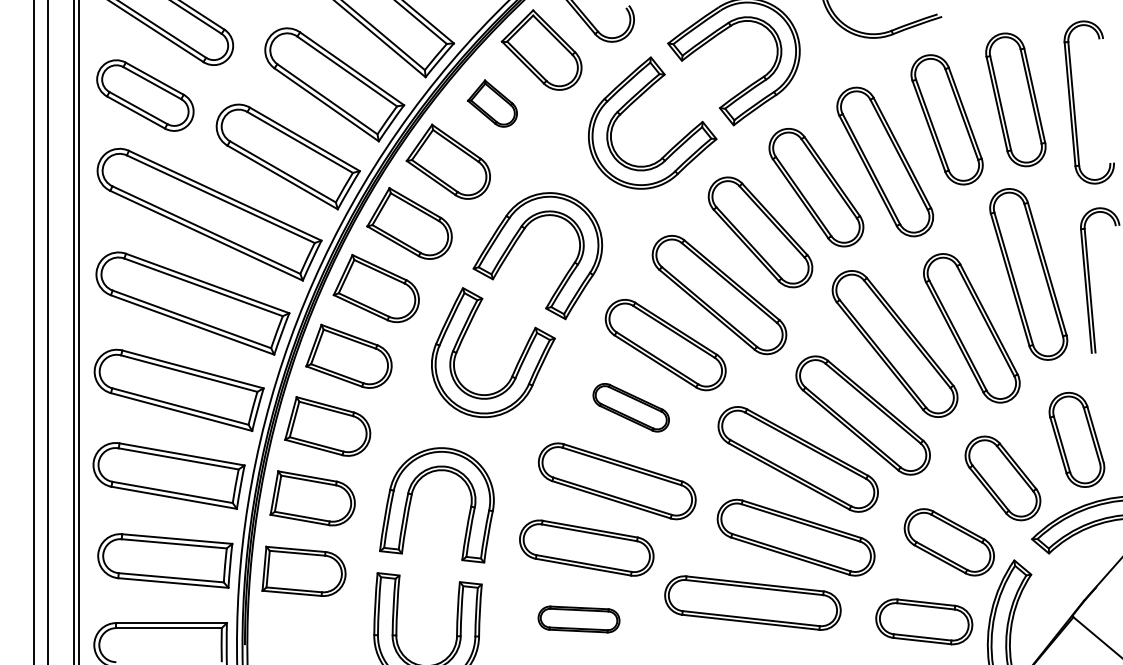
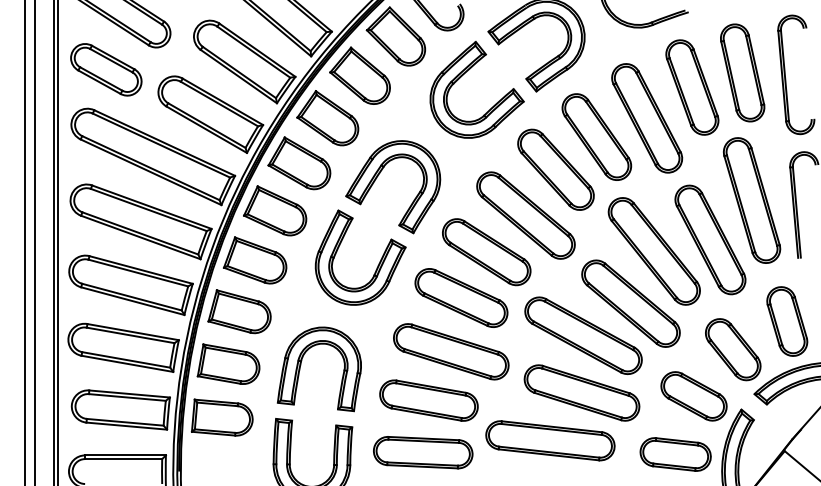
part: (491, 103) -> (359, 75), size x1.67
part: (631, 407) -> (461, 297), size x1.67
part: (579, 619) -> (423, 452), size x1.67

